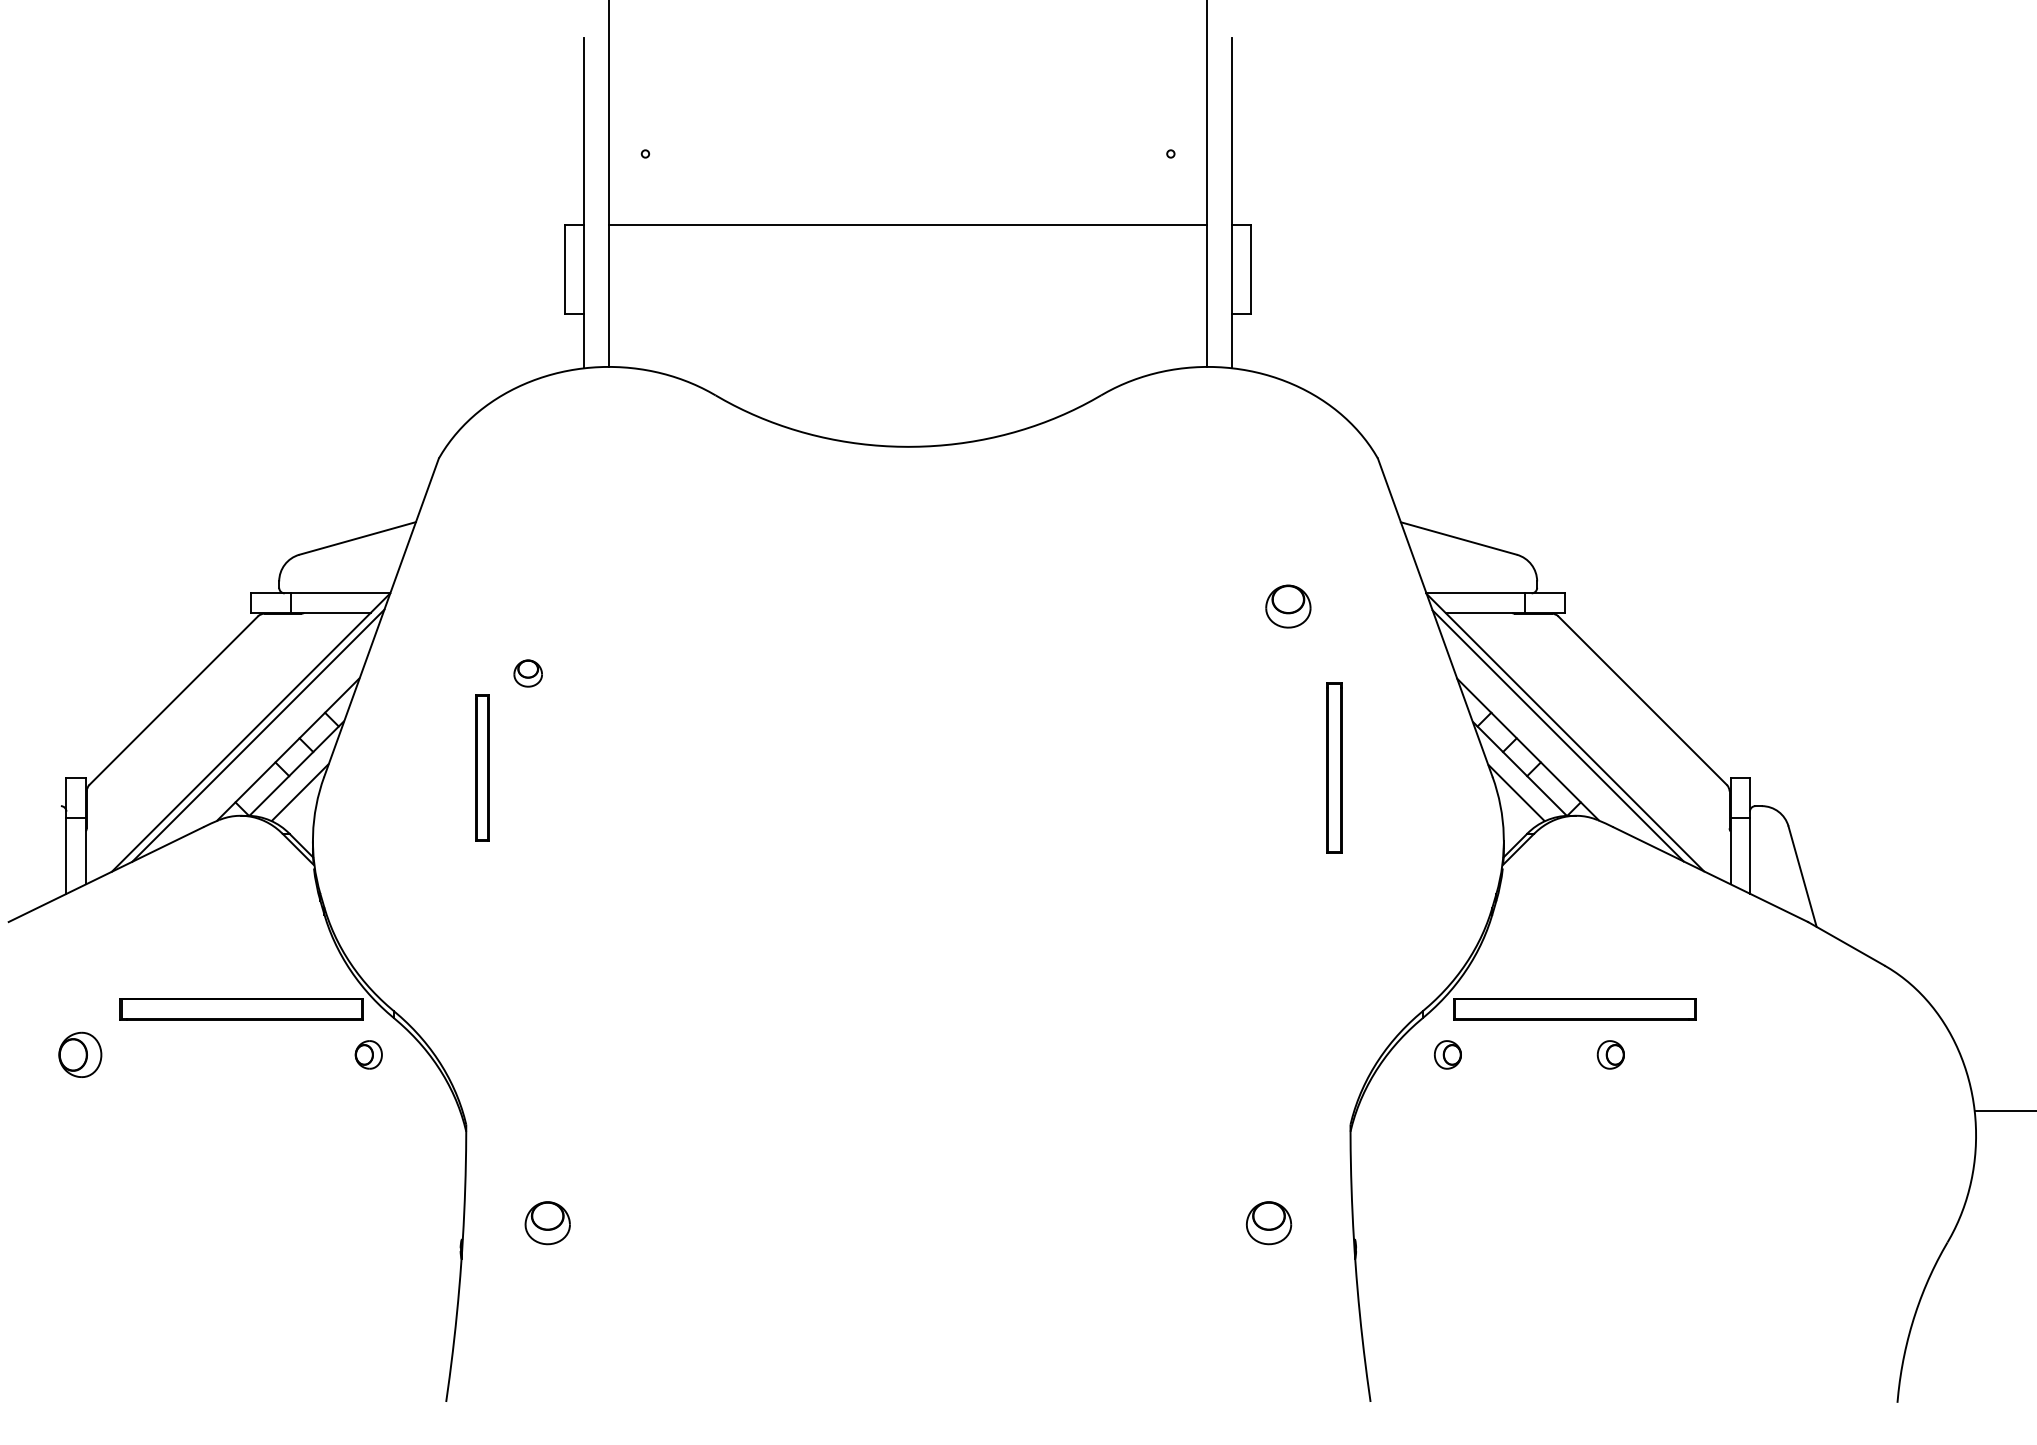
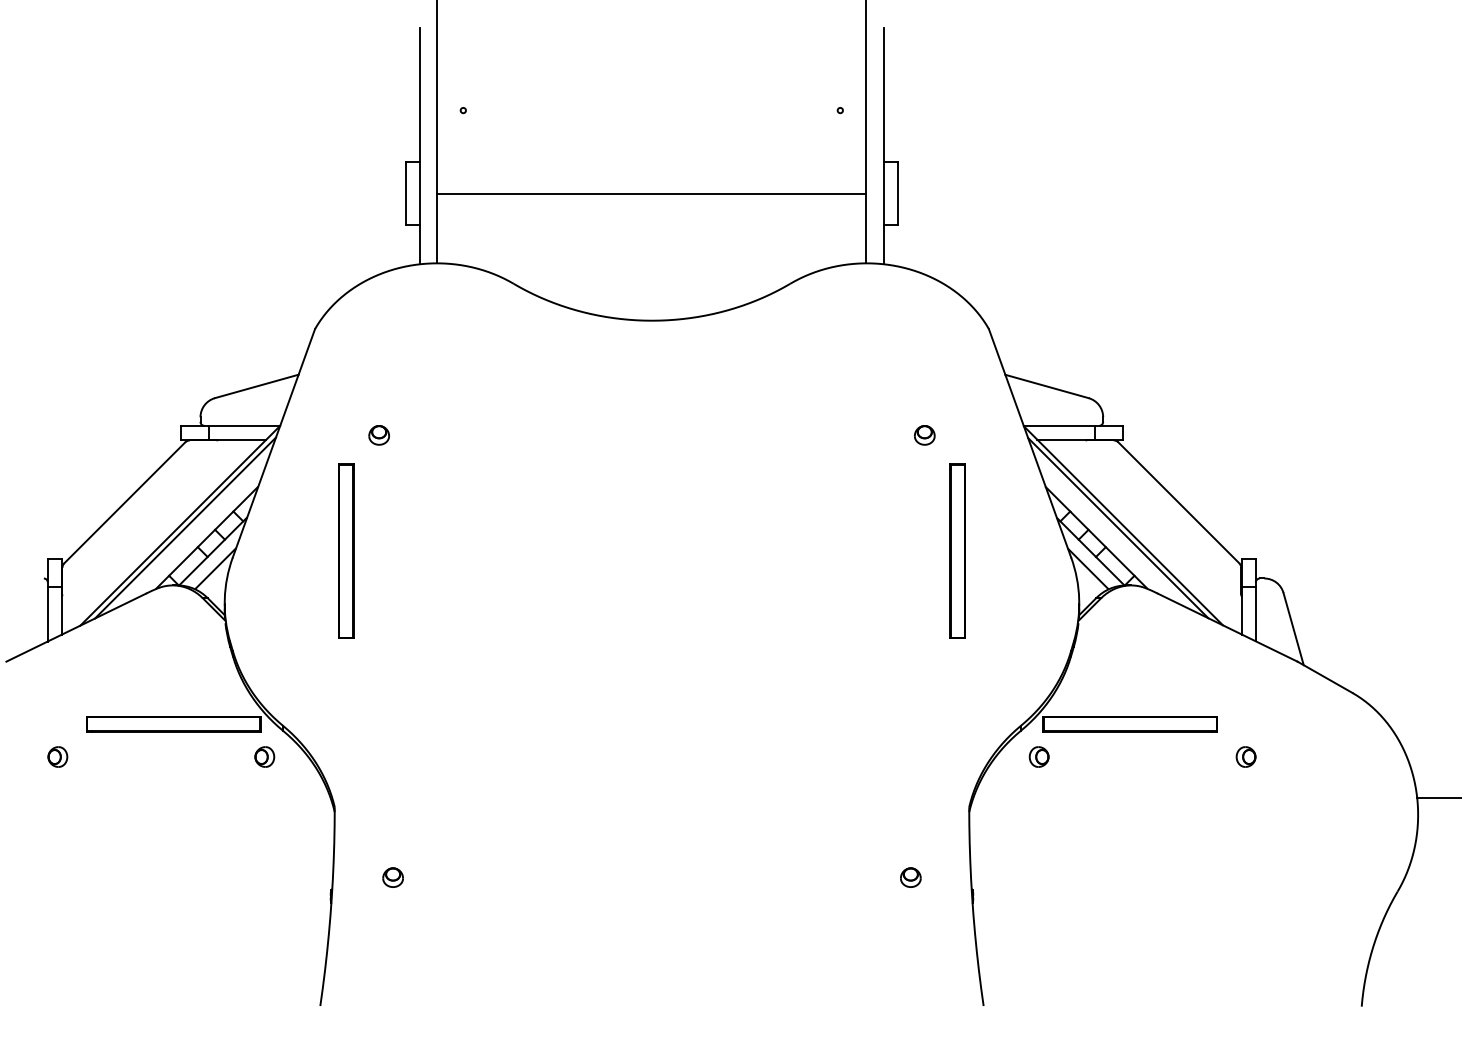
line: (907, 224) -> (651, 193), moved
part: (1288, 606) -> (924, 435), size x0.62
part: (527, 673) -> (378, 435), moved
part: (482, 767) -> (346, 550), size x1.67
part: (1334, 767) -> (957, 550), size x1.43
part: (79, 1054) -> (57, 756), size x0.62
part: (1610, 1054) -> (1245, 756), moved
part: (546, 1222) -> (392, 877), size x0.62
part: (1268, 1222) -> (910, 877), size x0.62

